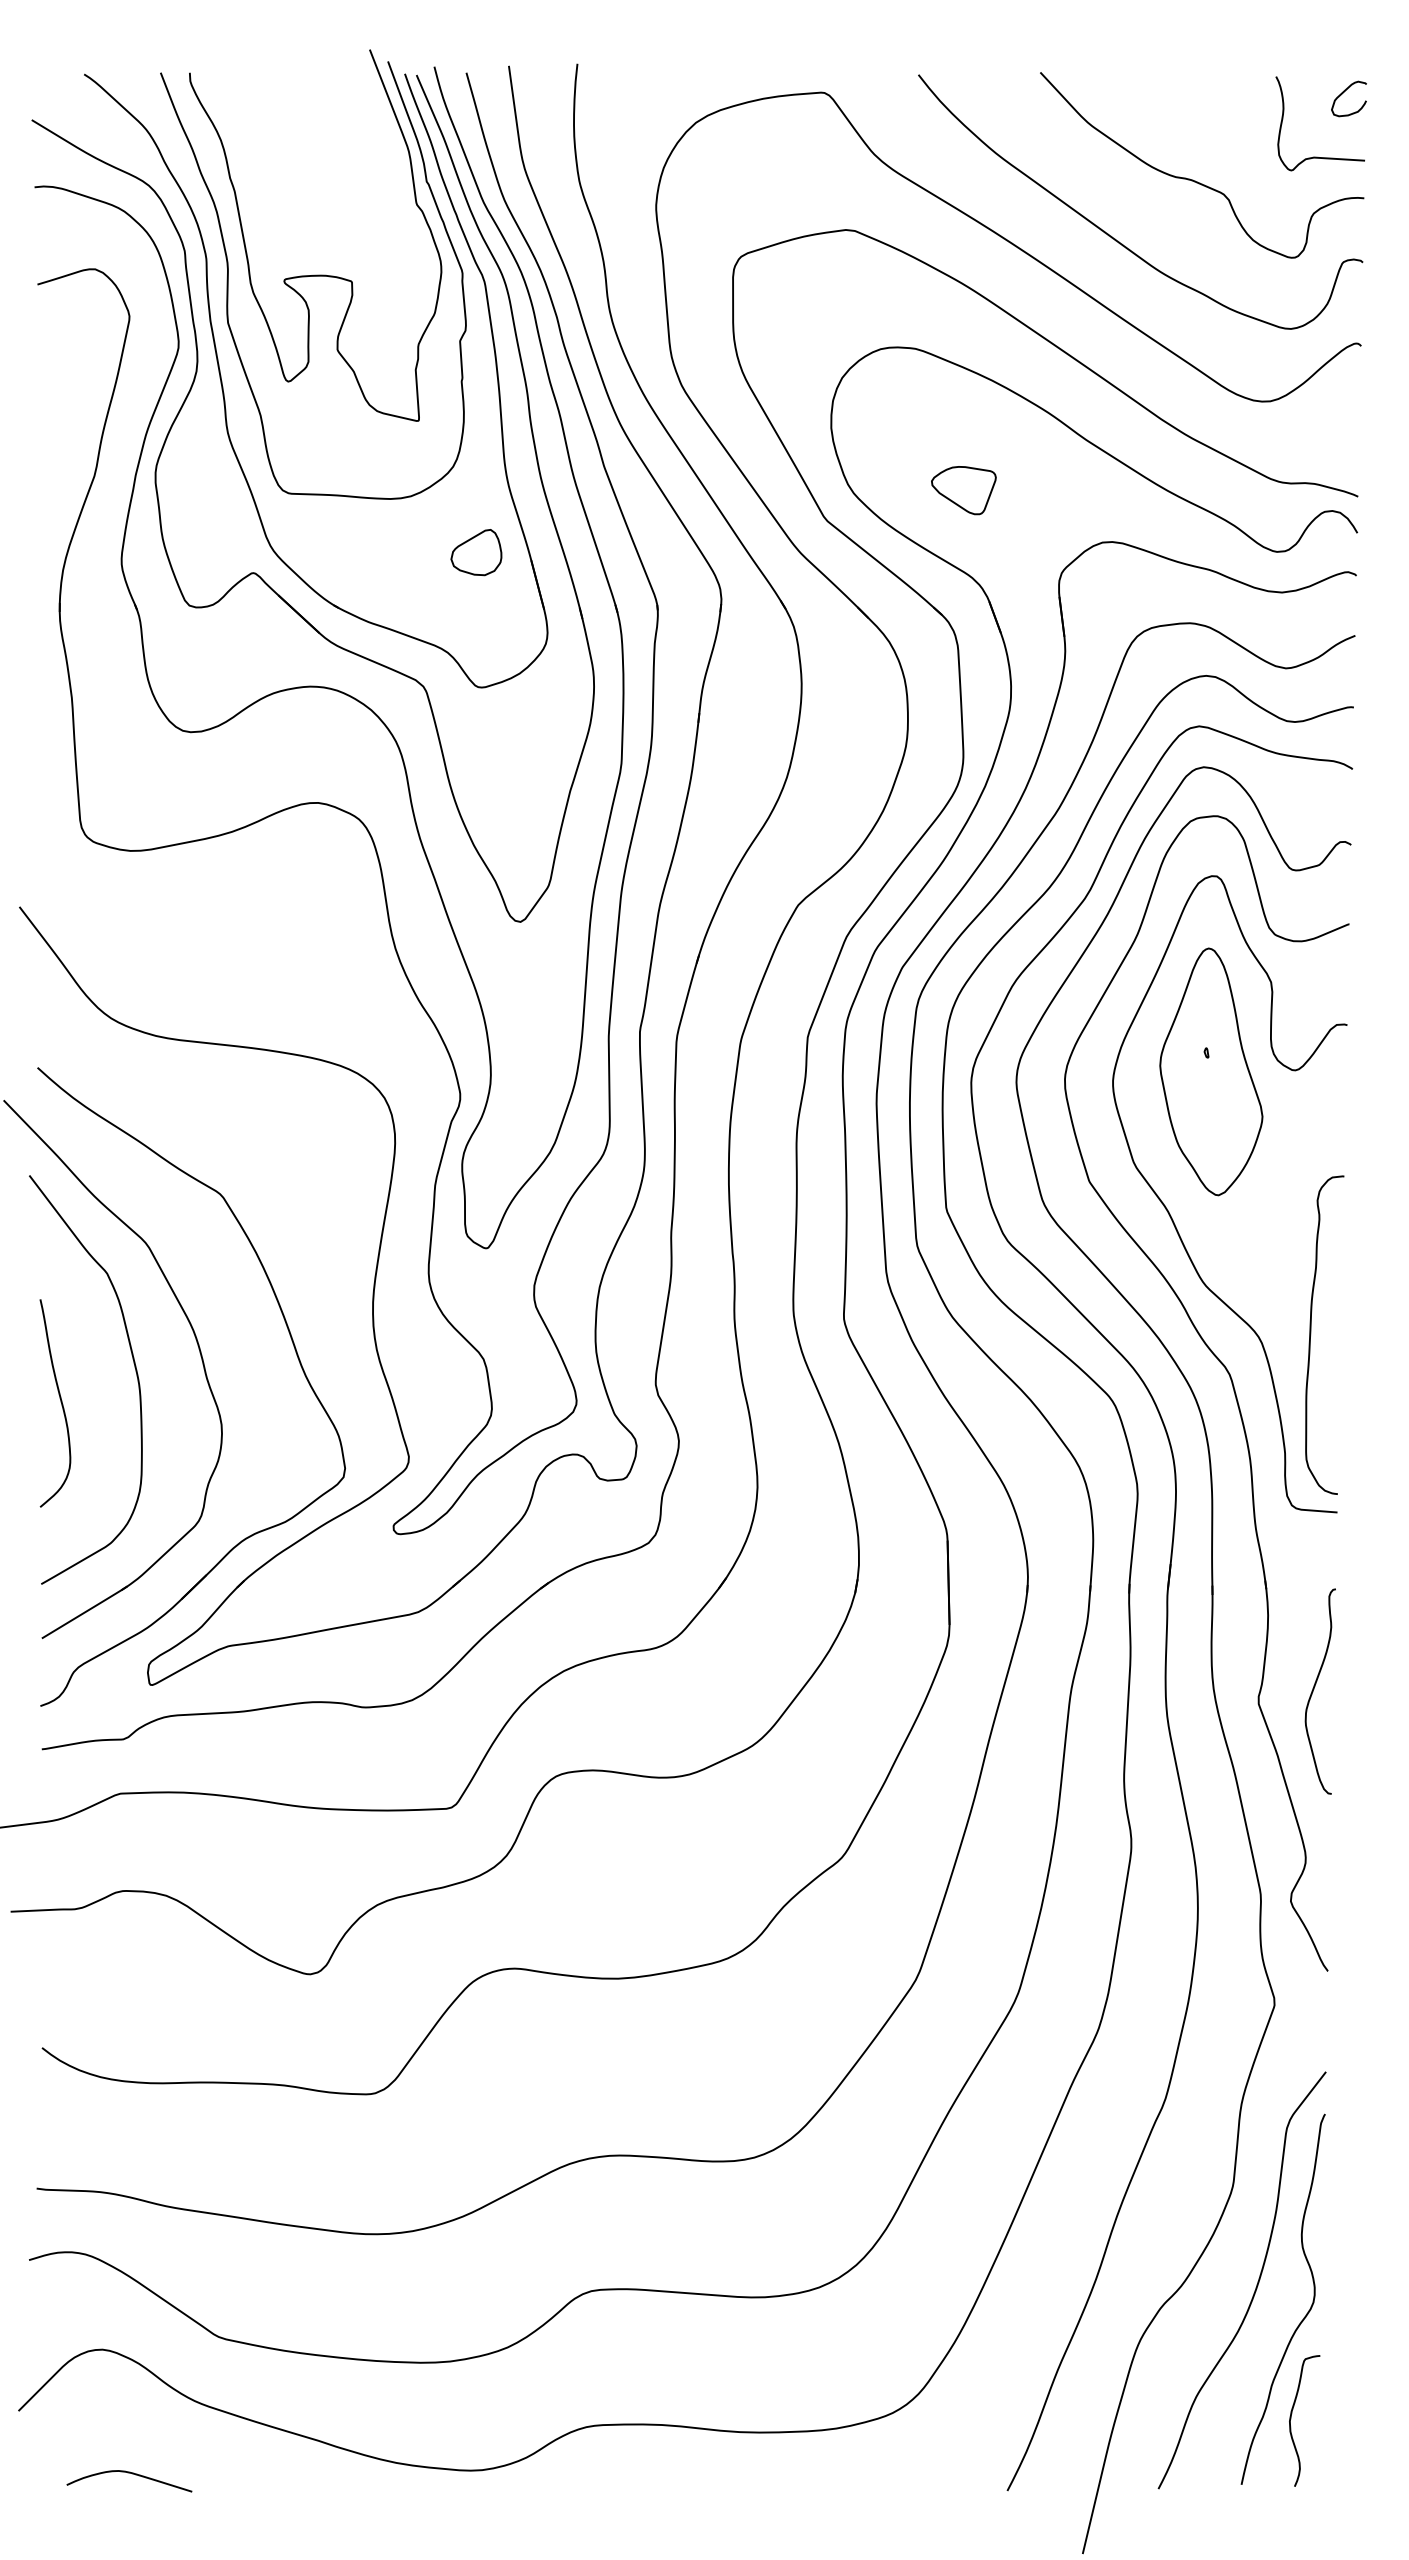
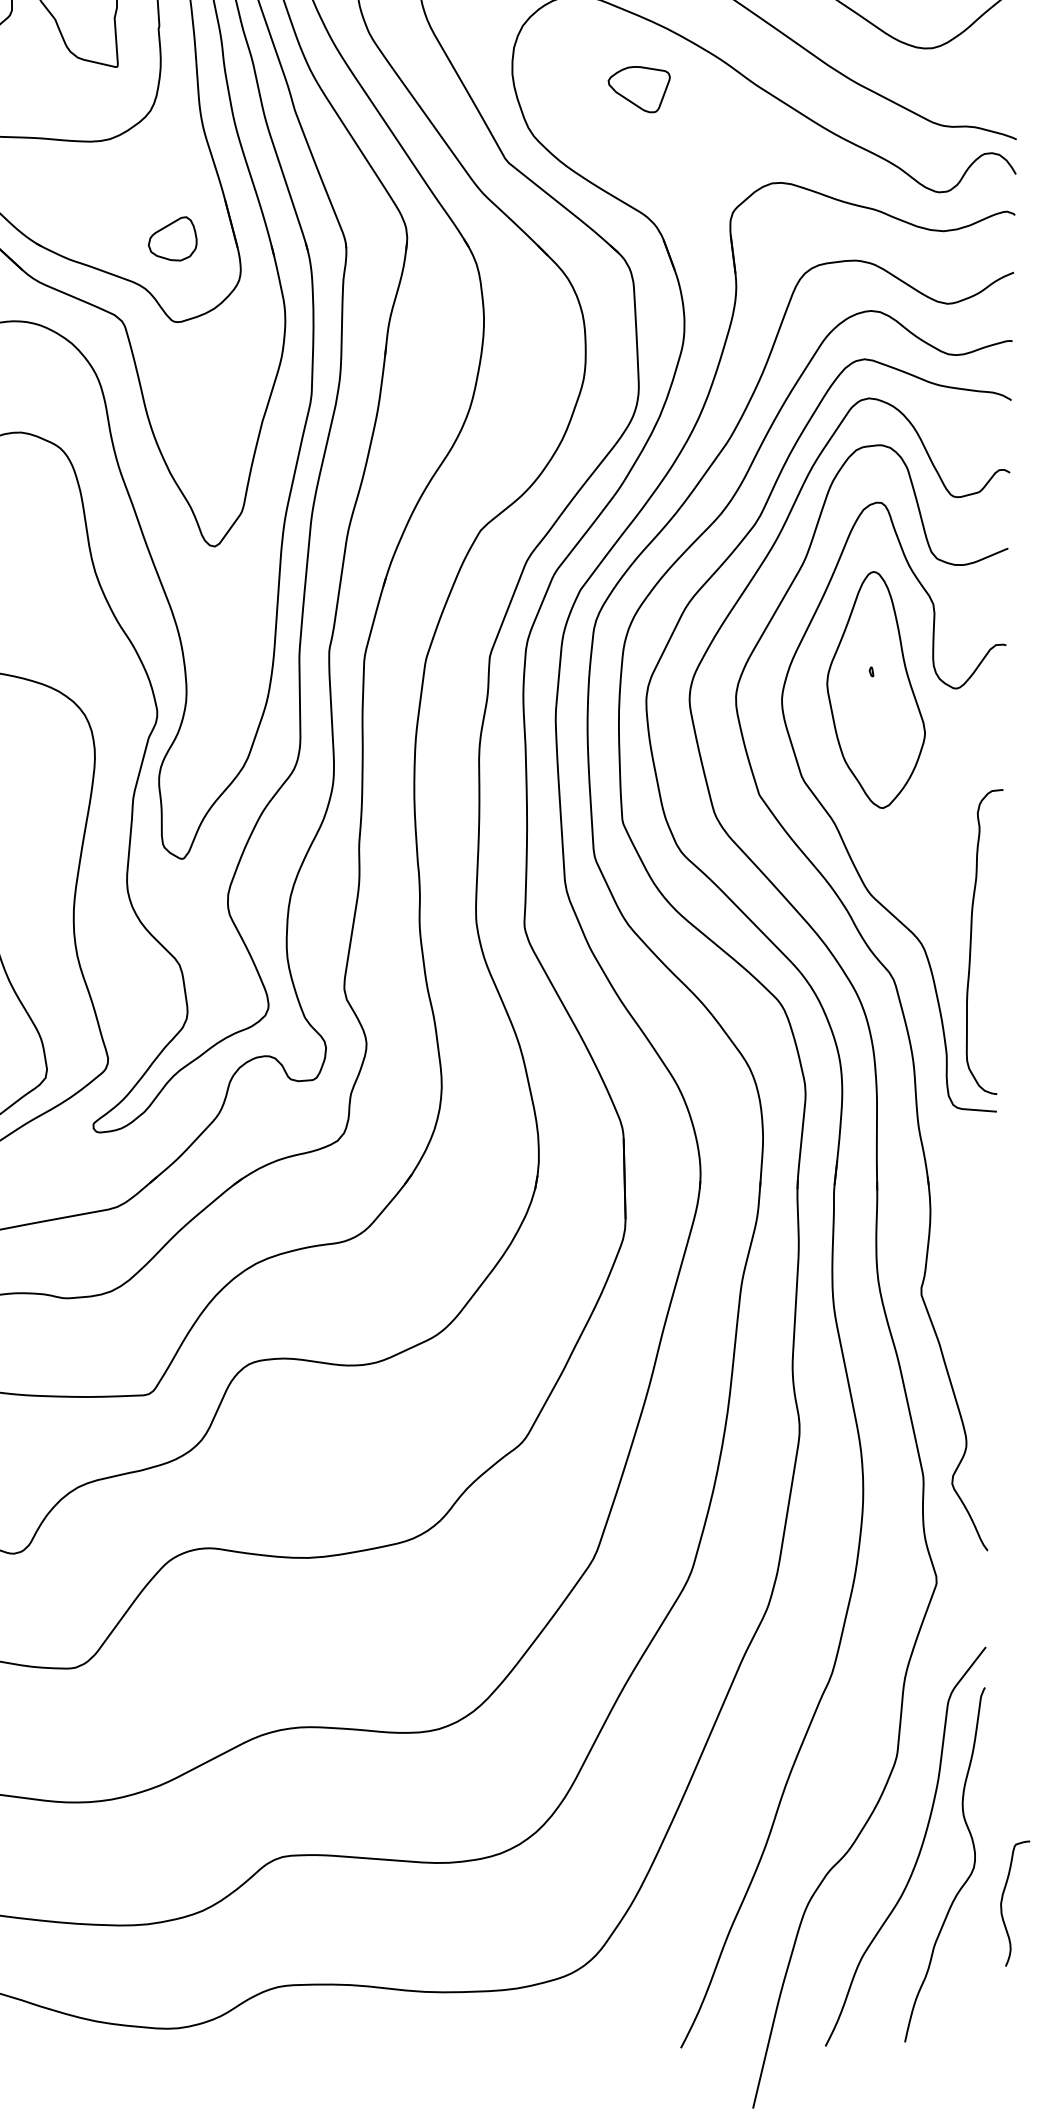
part: (963, 490) -> (638, 89), moved
part: (476, 552) -> (172, 238), moved
curve: (1314, 1689) -> (974, 1281), removed
curve: (1291, 2419) -> (1002, 1902), moved

